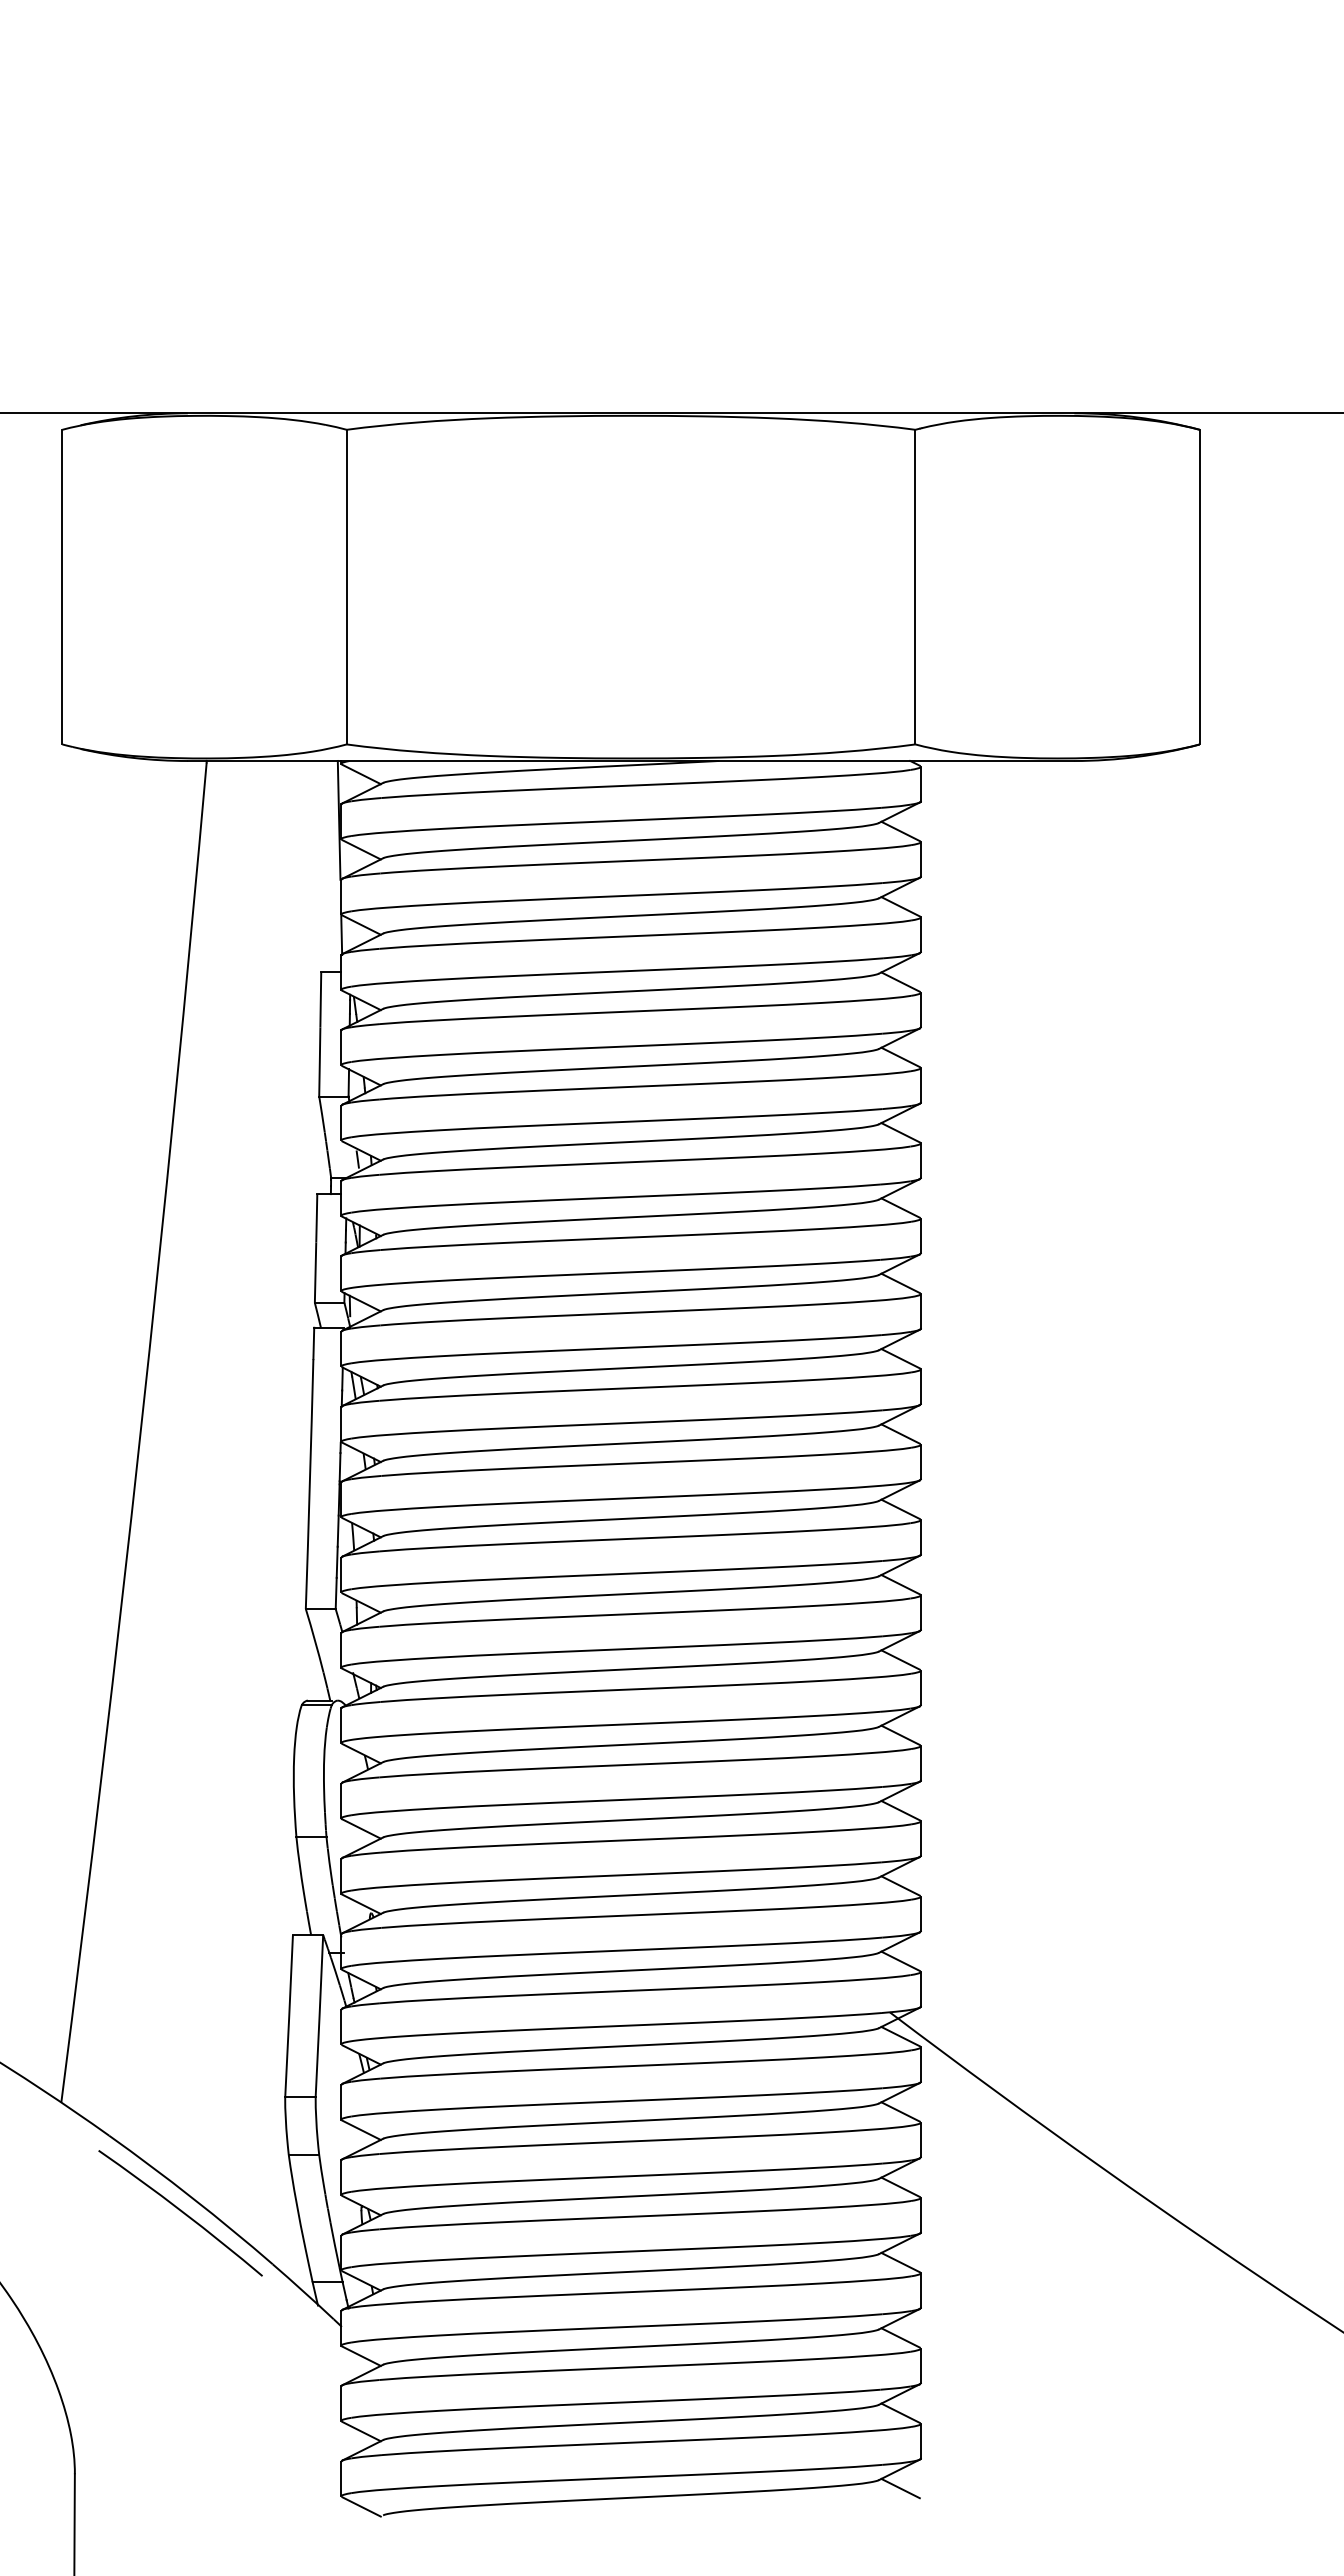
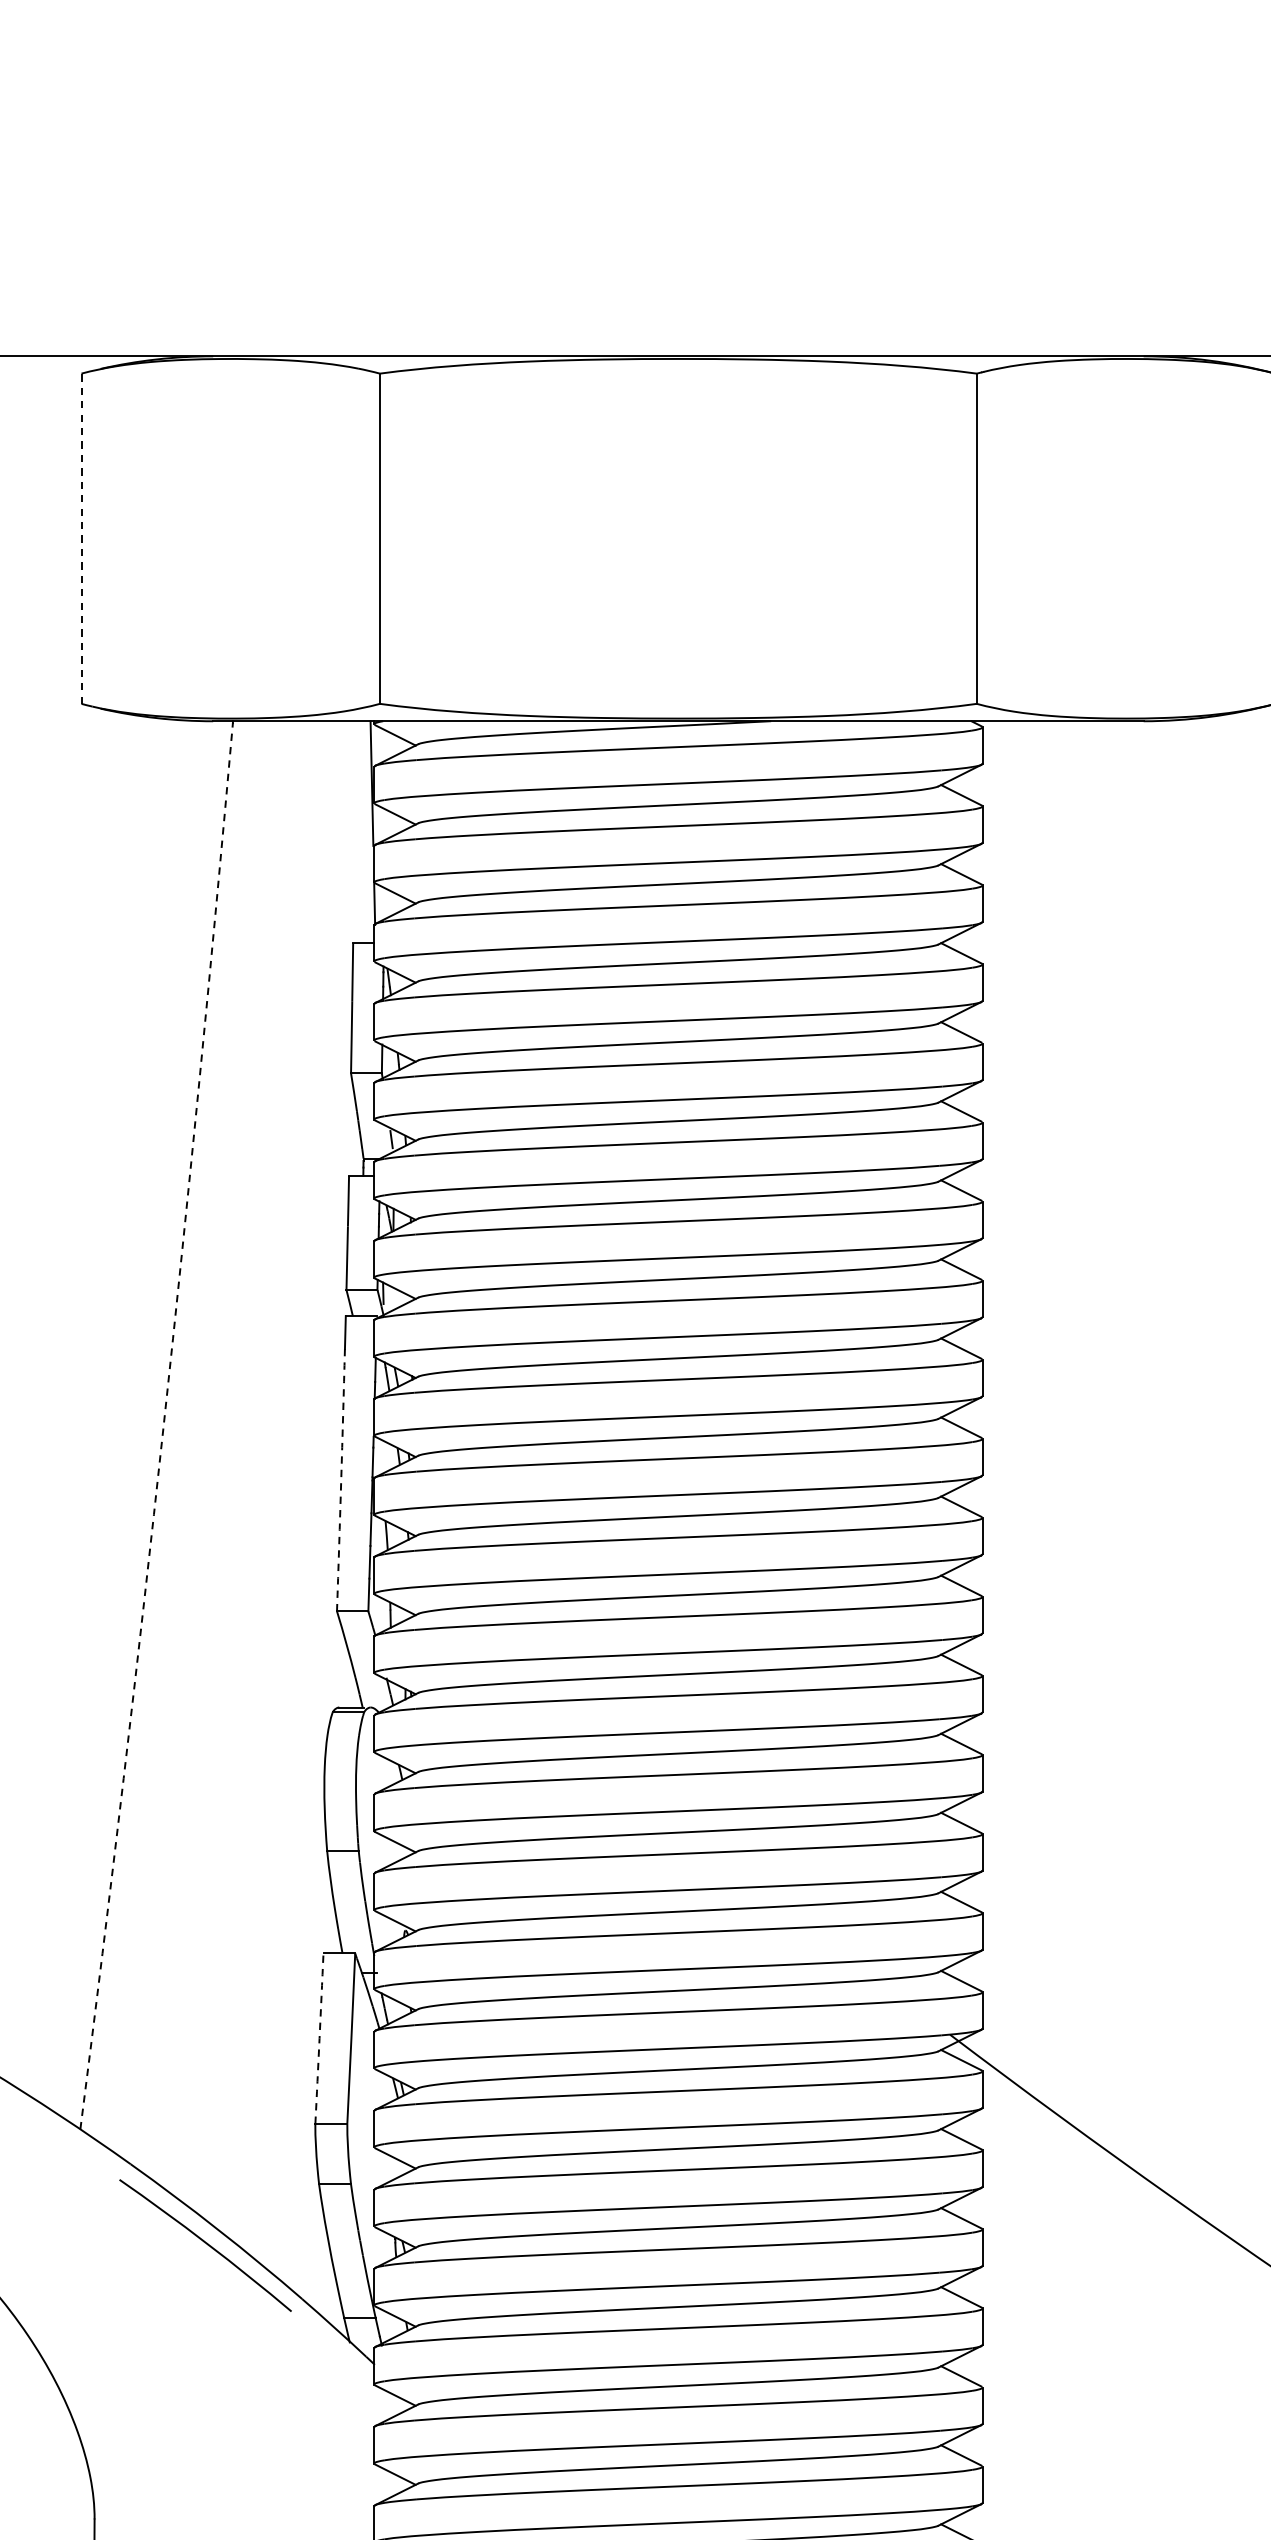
line: (62, 586) -> (81, 538), solid -> dashed
arc: (140, 1433) -> (163, 1427), solid -> dashed
arc: (309, 1484) -> (340, 1480), solid -> dashed
arc: (289, 2016) -> (319, 2039), solid -> dashed

